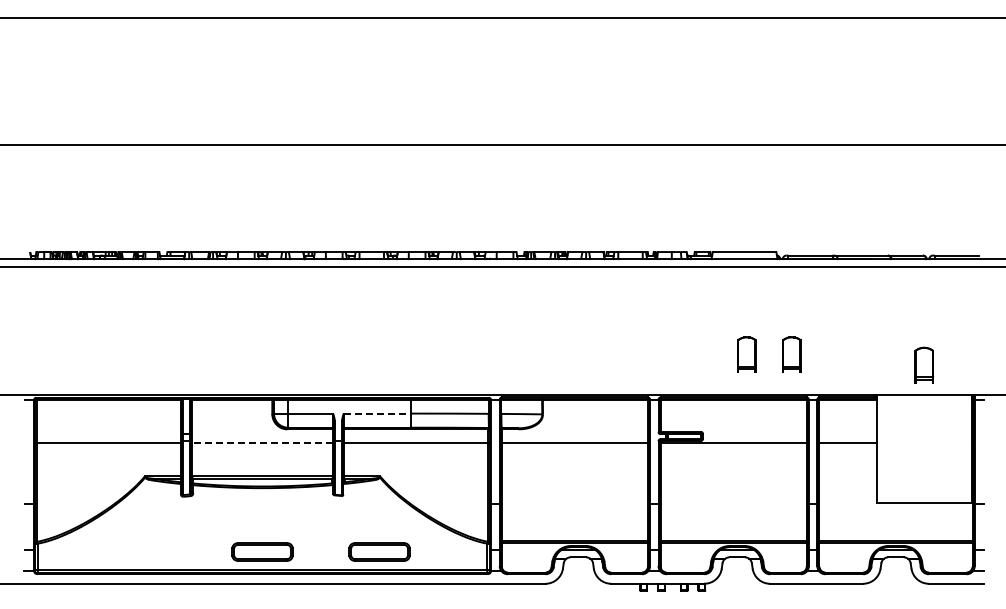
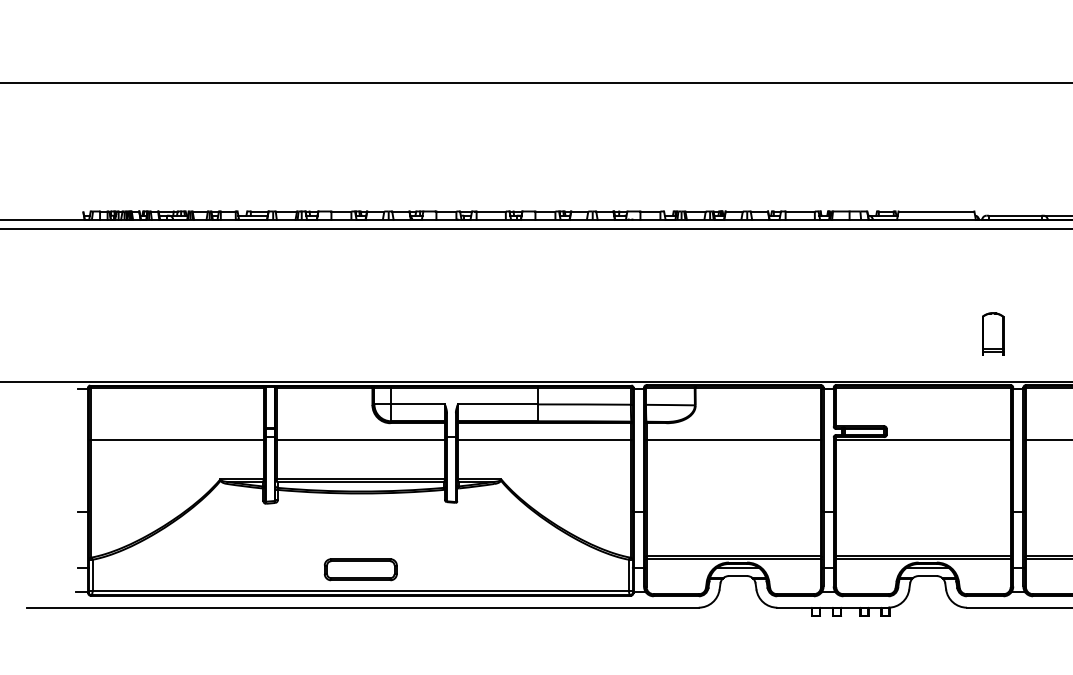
part: (746, 354) -> (938, 333), removed
line: (377, 413) -> (498, 404), dashed -> solid
line: (262, 443) -> (360, 440), dashed -> solid
part: (379, 551) -> (500, 569), removed

